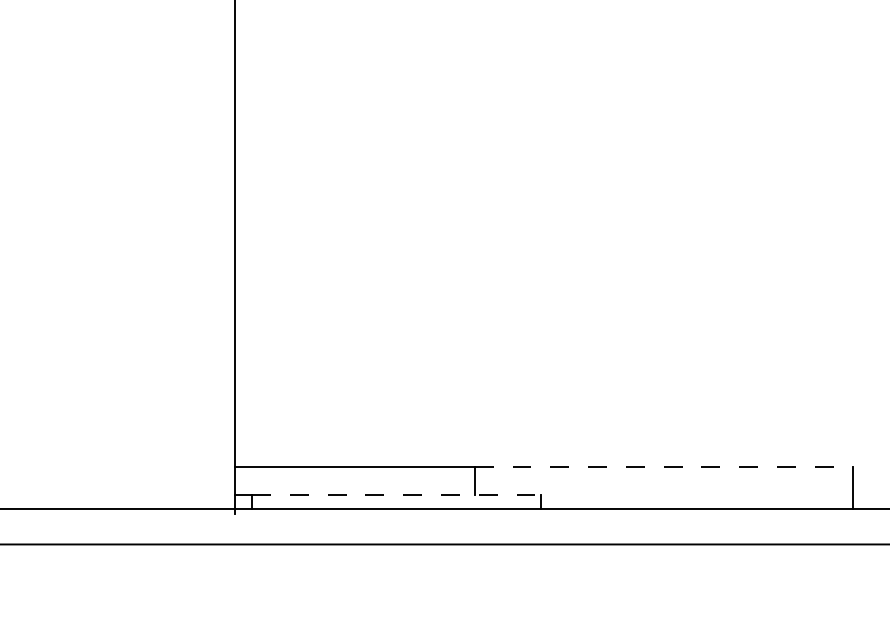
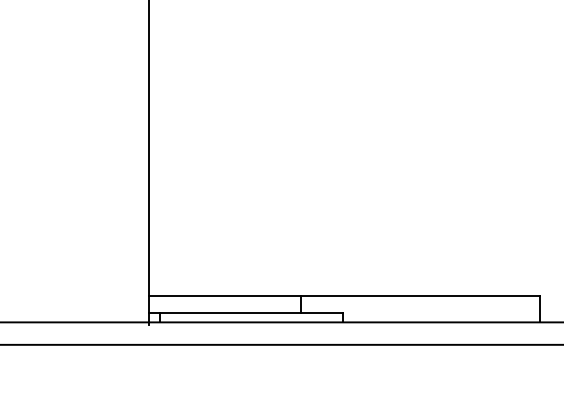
line: (663, 466) -> (420, 295), dashed -> solid
line: (396, 494) -> (251, 313), dashed -> solid

